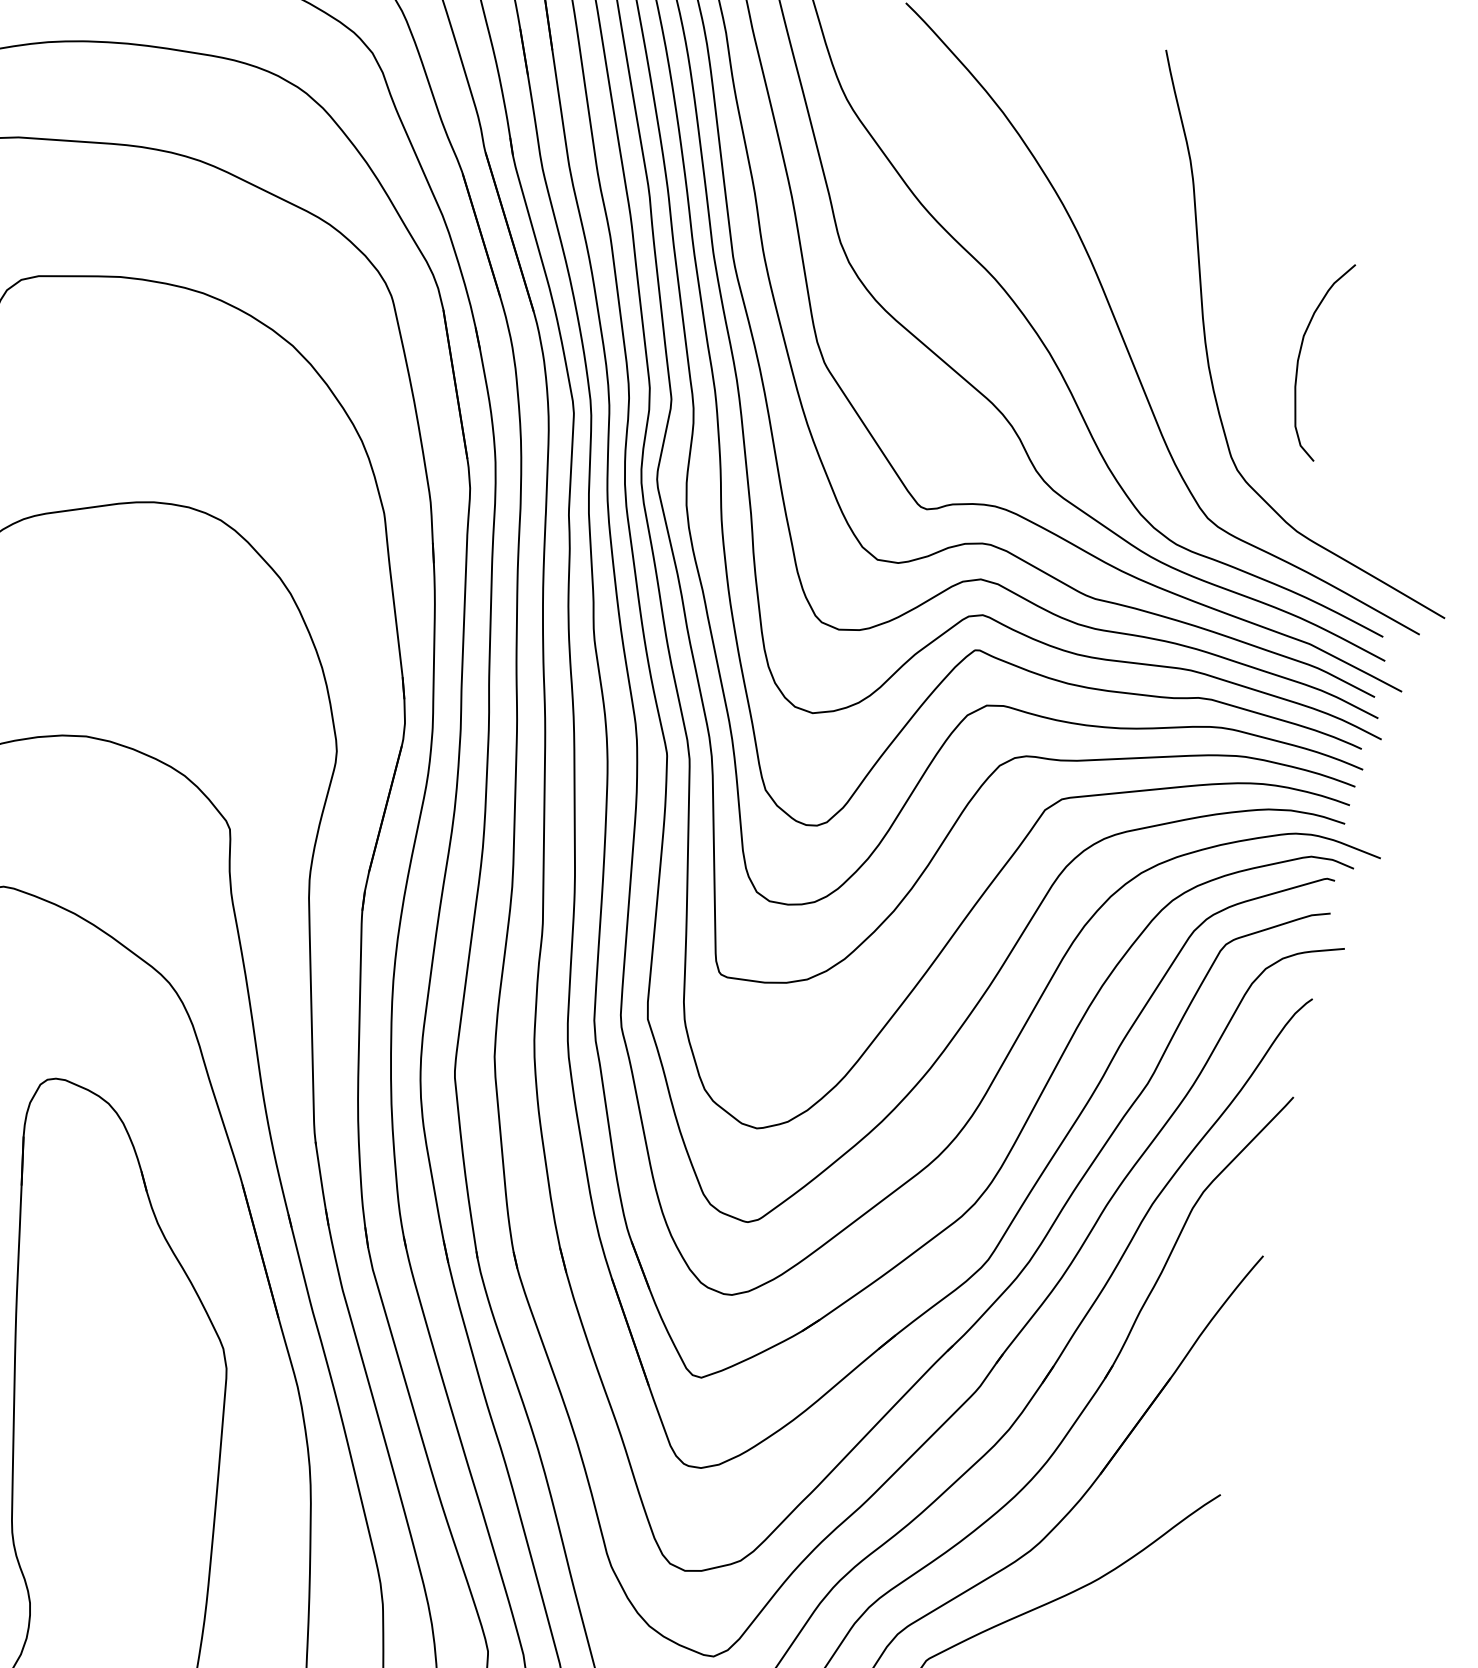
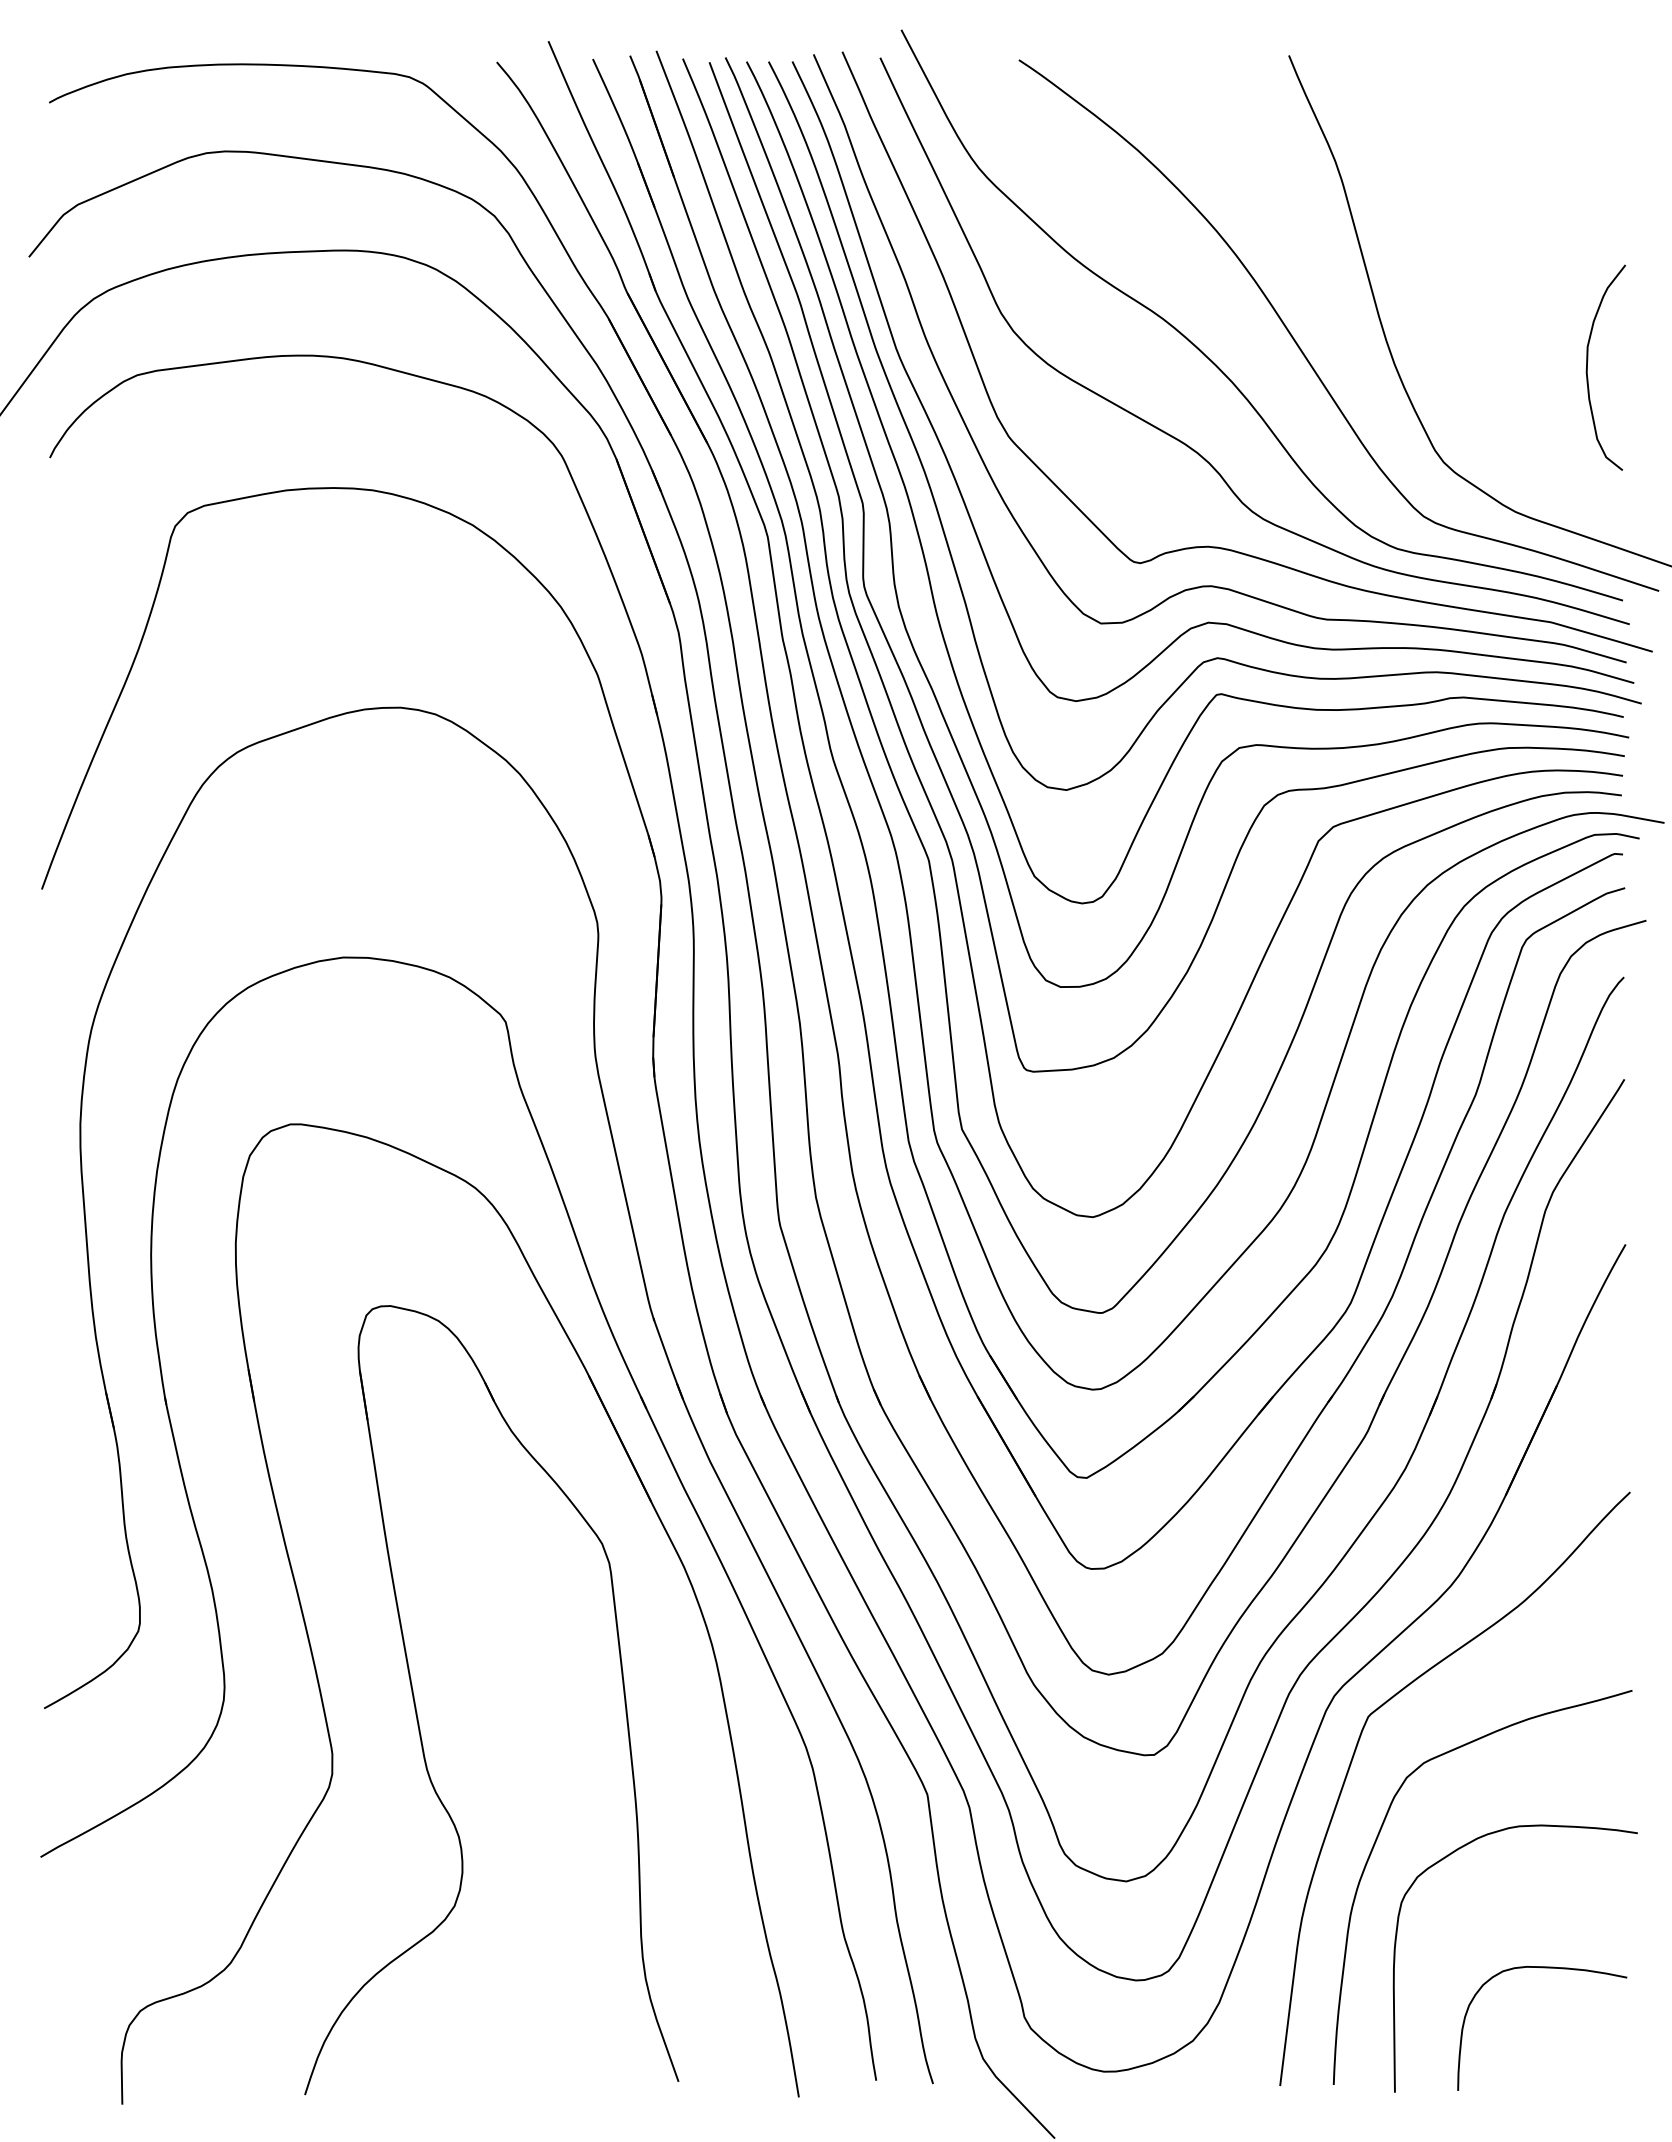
curve: (1299, 355) -> (1587, 367), moved

